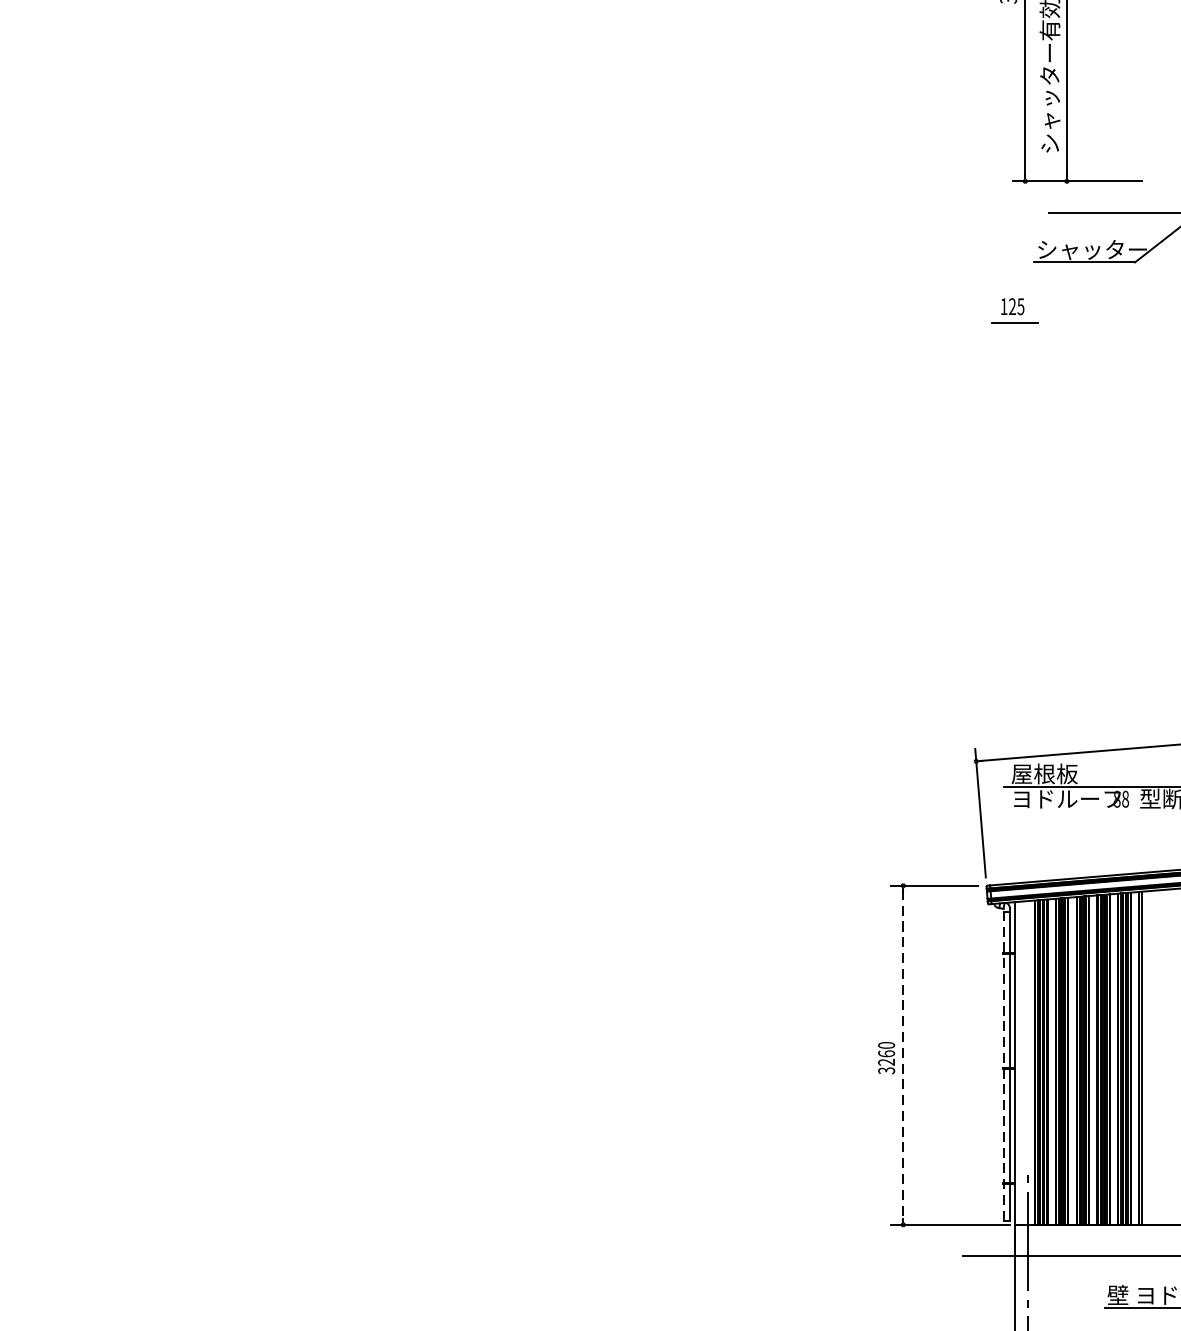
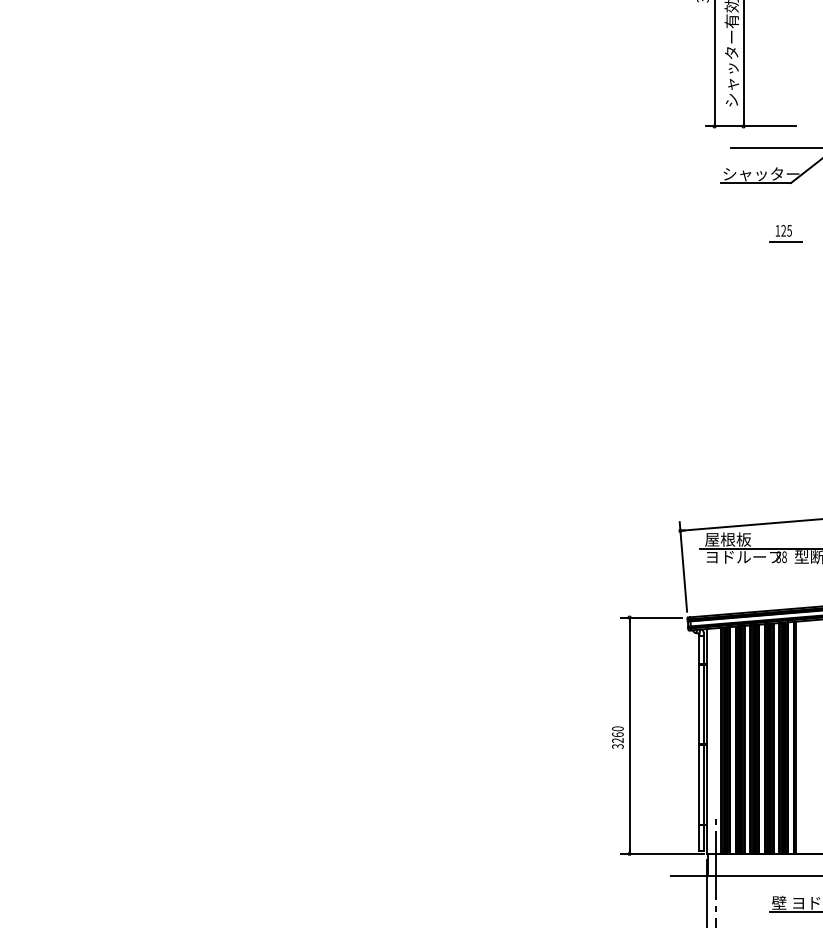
part: (1015, 310) -> (785, 233), moved
line: (903, 1056) -> (629, 736), dashed -> solid
line: (1003, 1065) -> (699, 742), dashed -> solid

